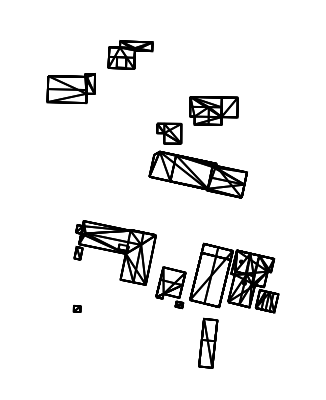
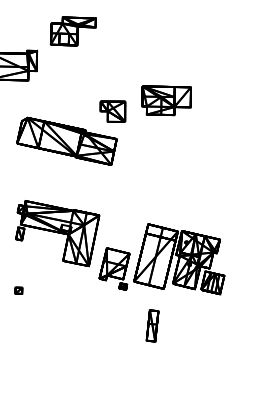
part: (213, 110) -> (166, 100), moved
part: (197, 174) -> (66, 141), moved
part: (207, 343) -> (151, 326), size x0.62

